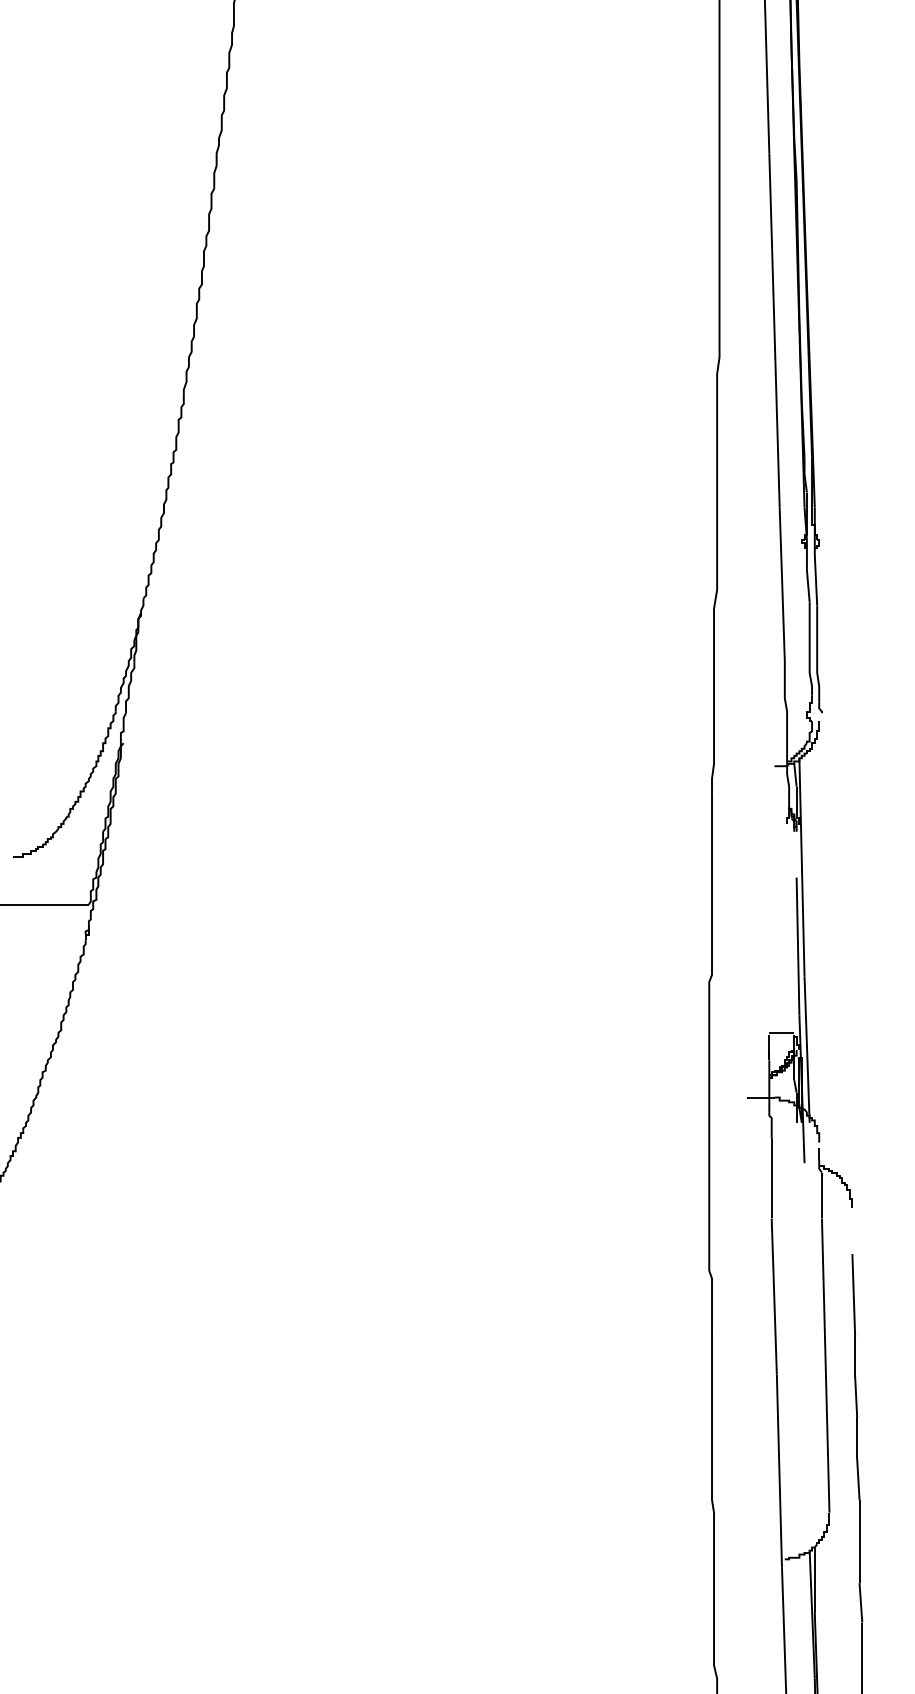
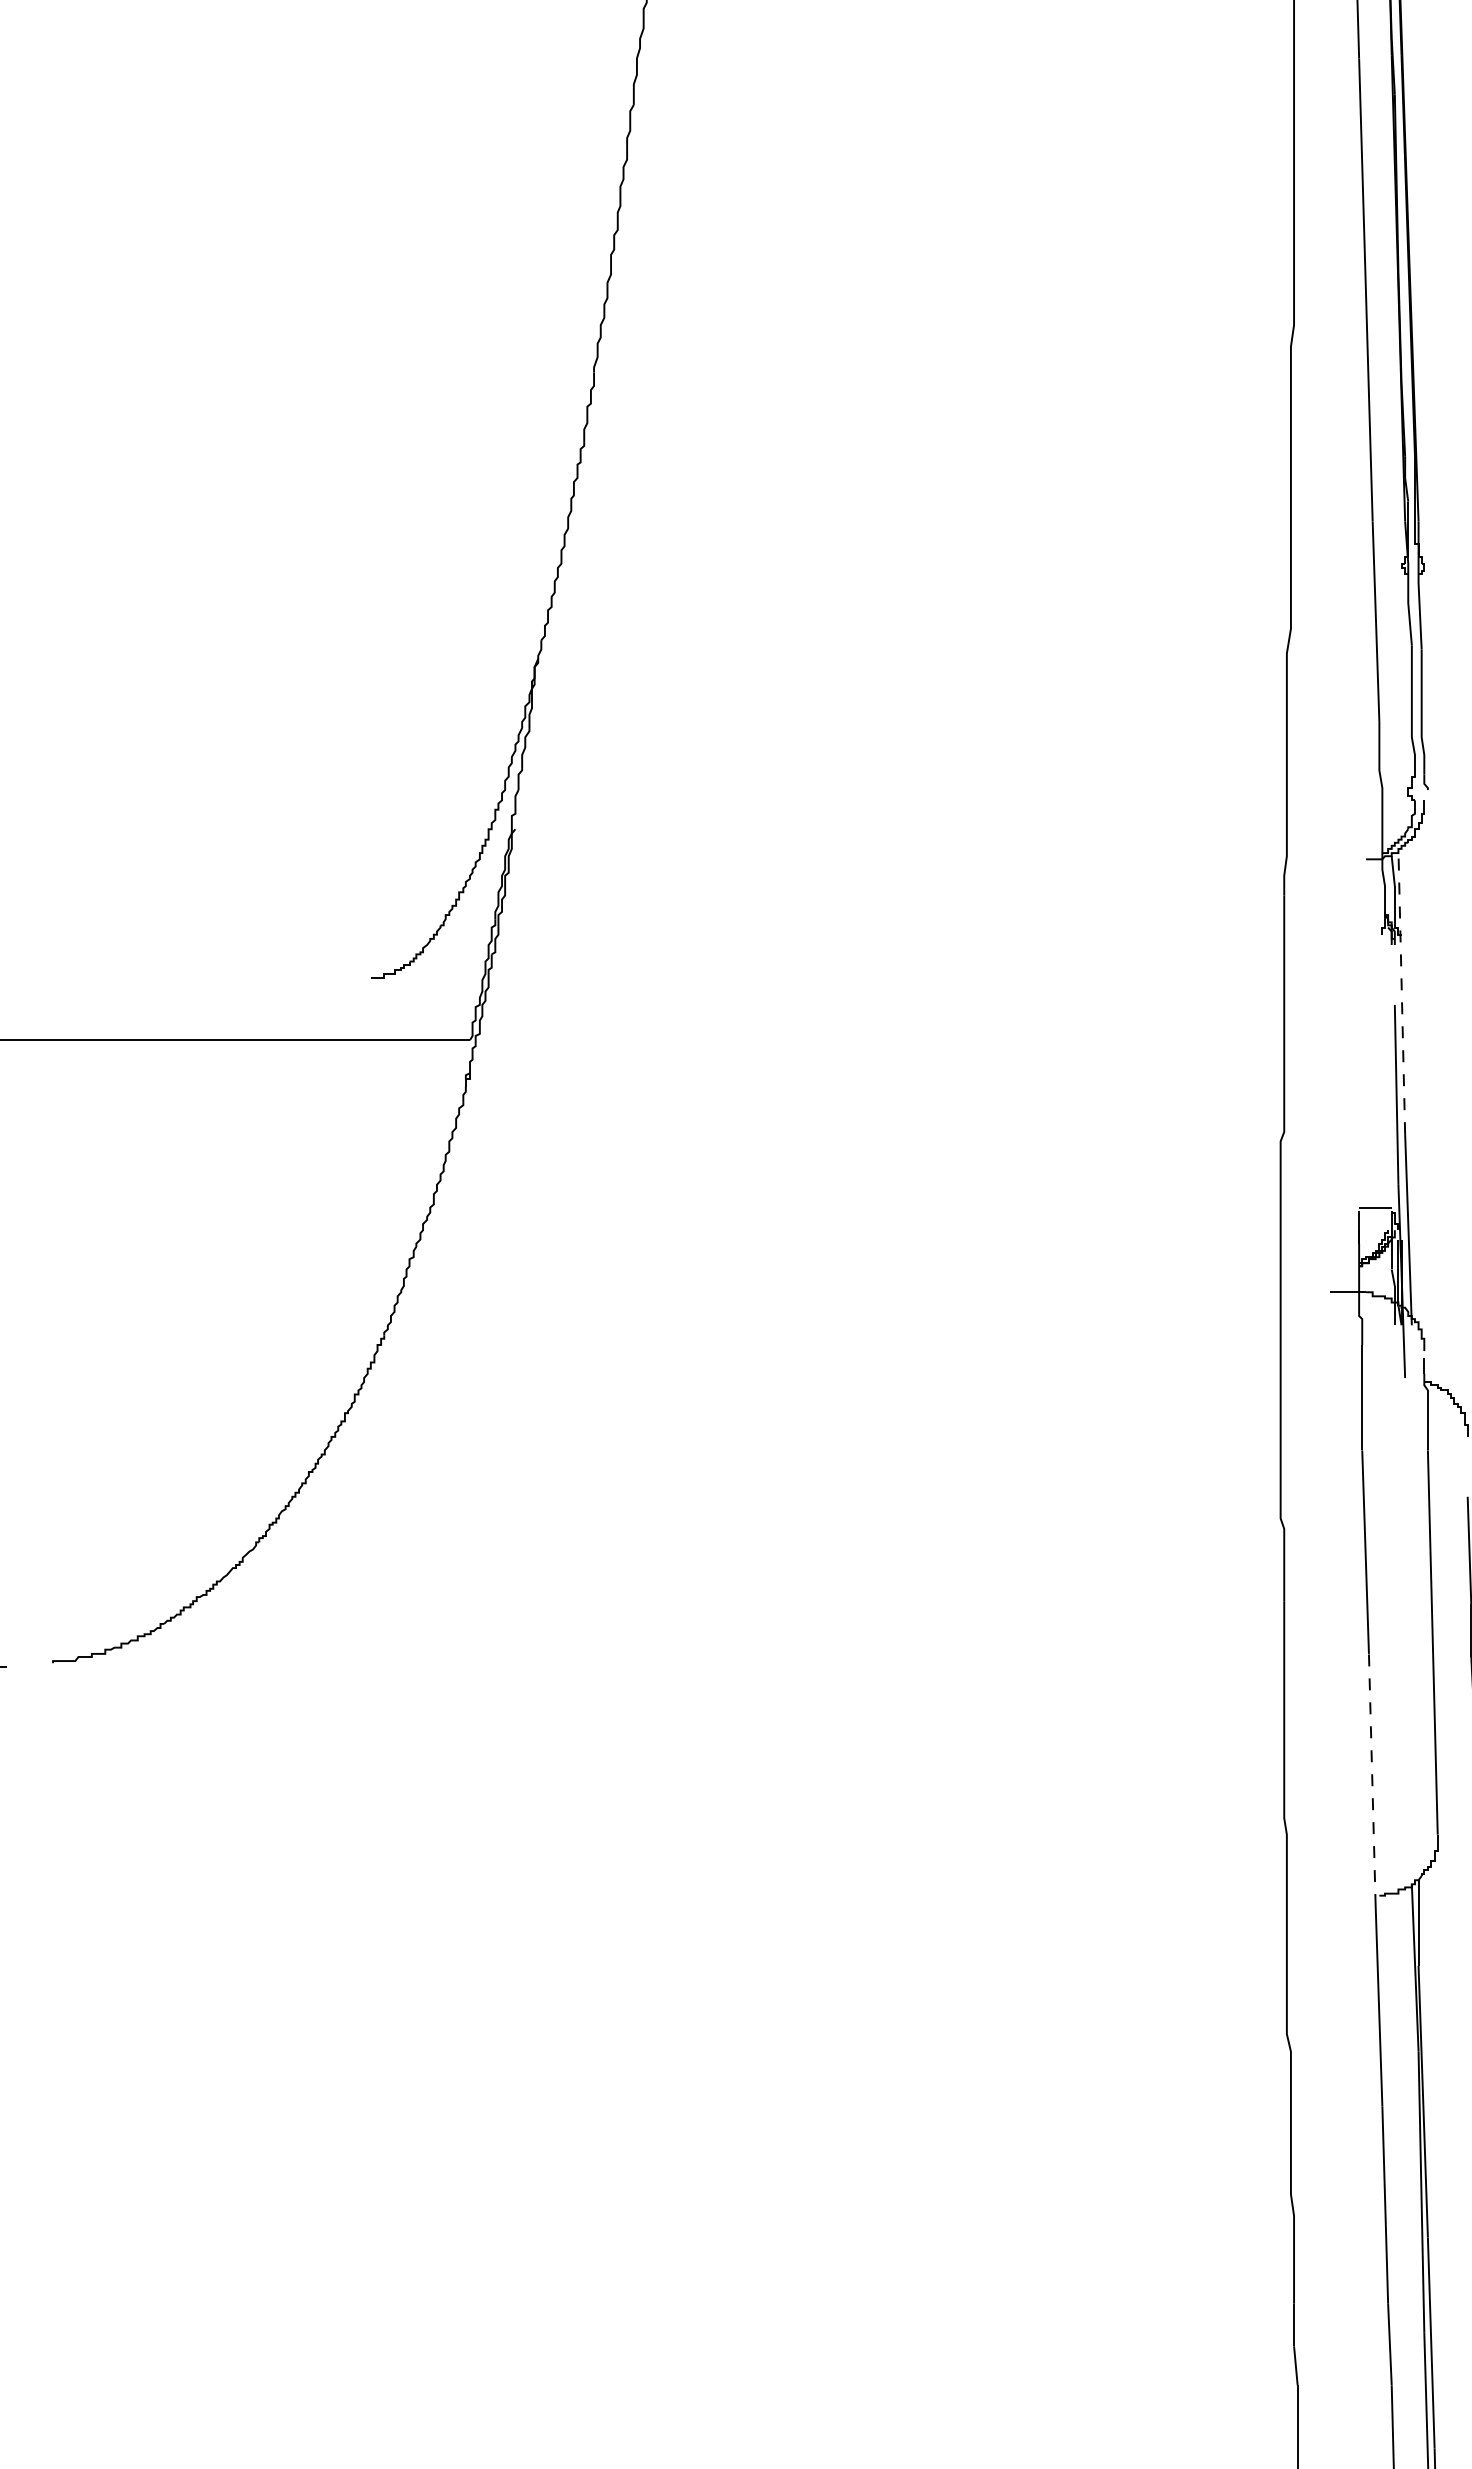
line: (801, 867) -> (1401, 991), solid -> dashed
line: (779, 1470) -> (1372, 1779), solid -> dashed

